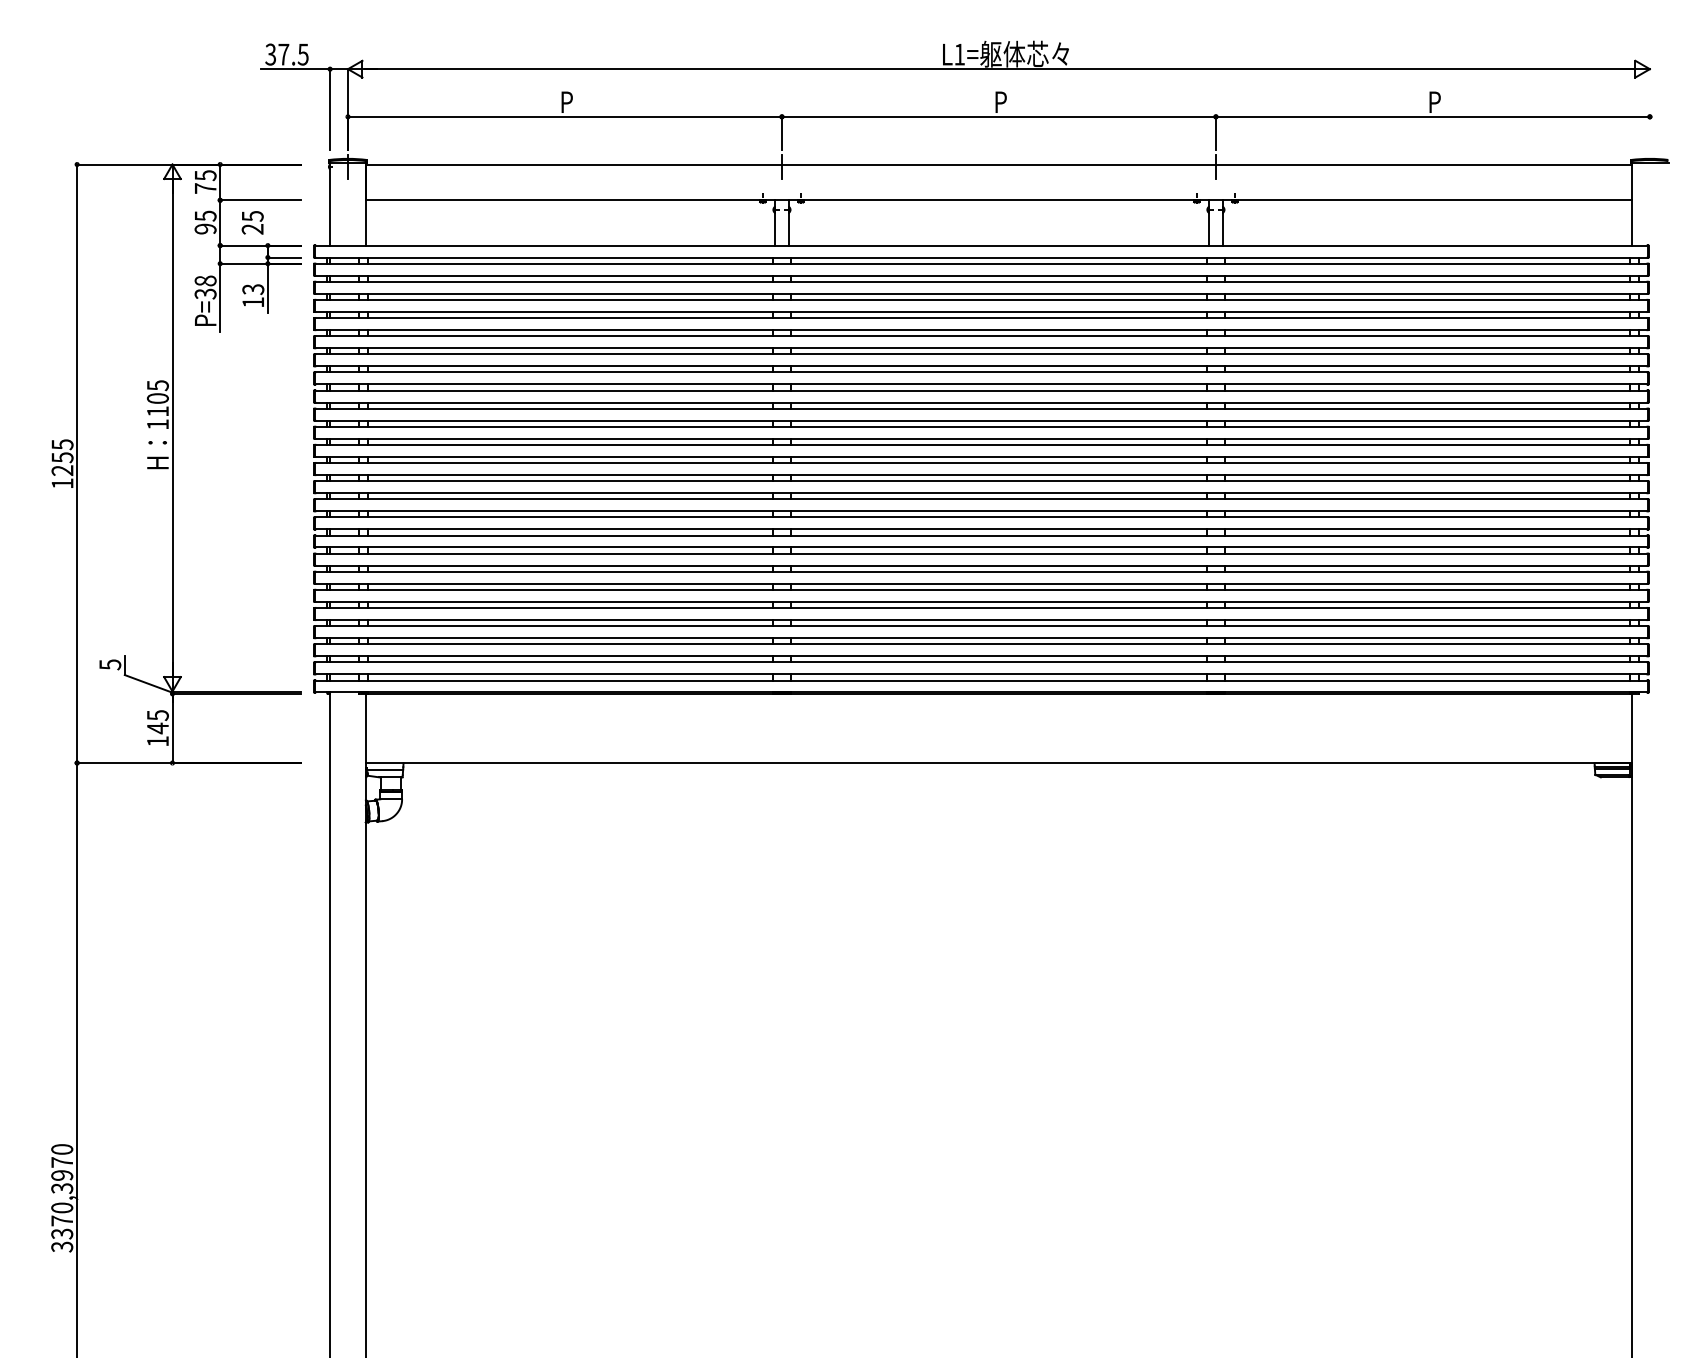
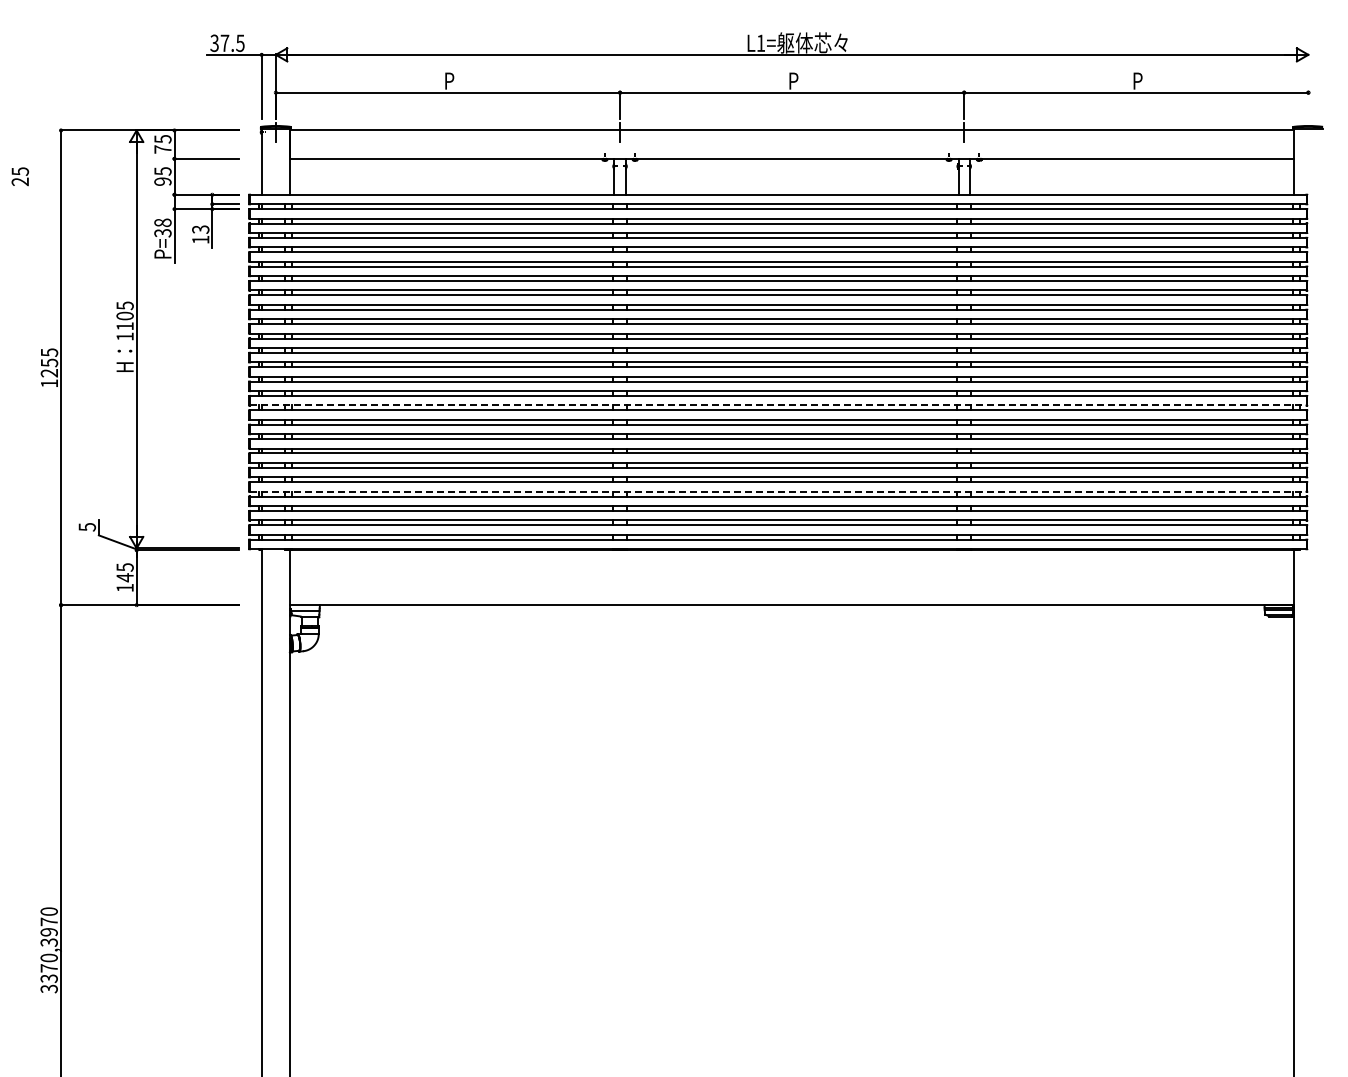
text: (252, 222) -> (20, 176), moved
line: (981, 511) -> (778, 405), solid -> dashed
line: (981, 619) -> (778, 491), solid -> dashed

